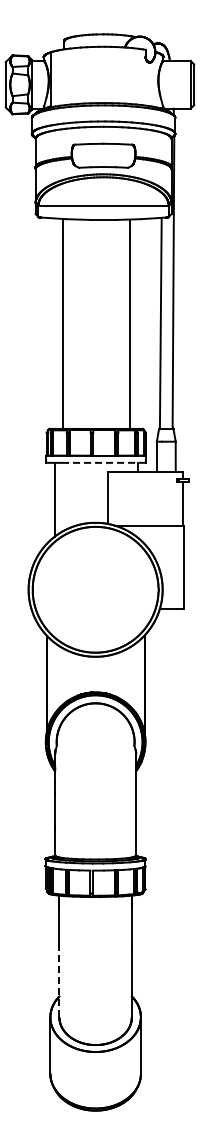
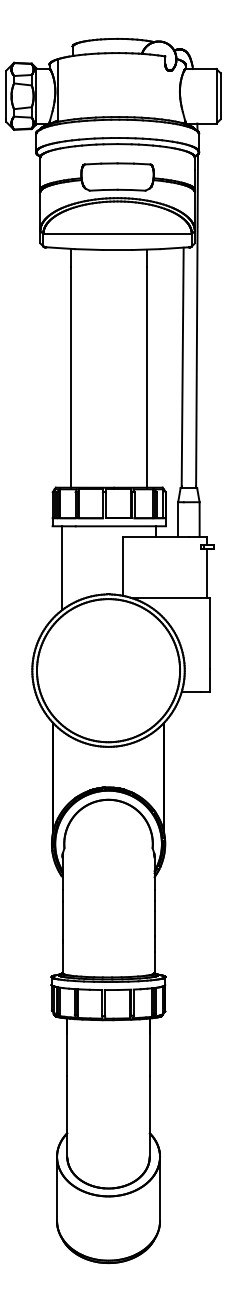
line: (106, 462) -> (120, 525), dashed -> solid
line: (59, 981) -> (67, 1116), dashed -> solid

